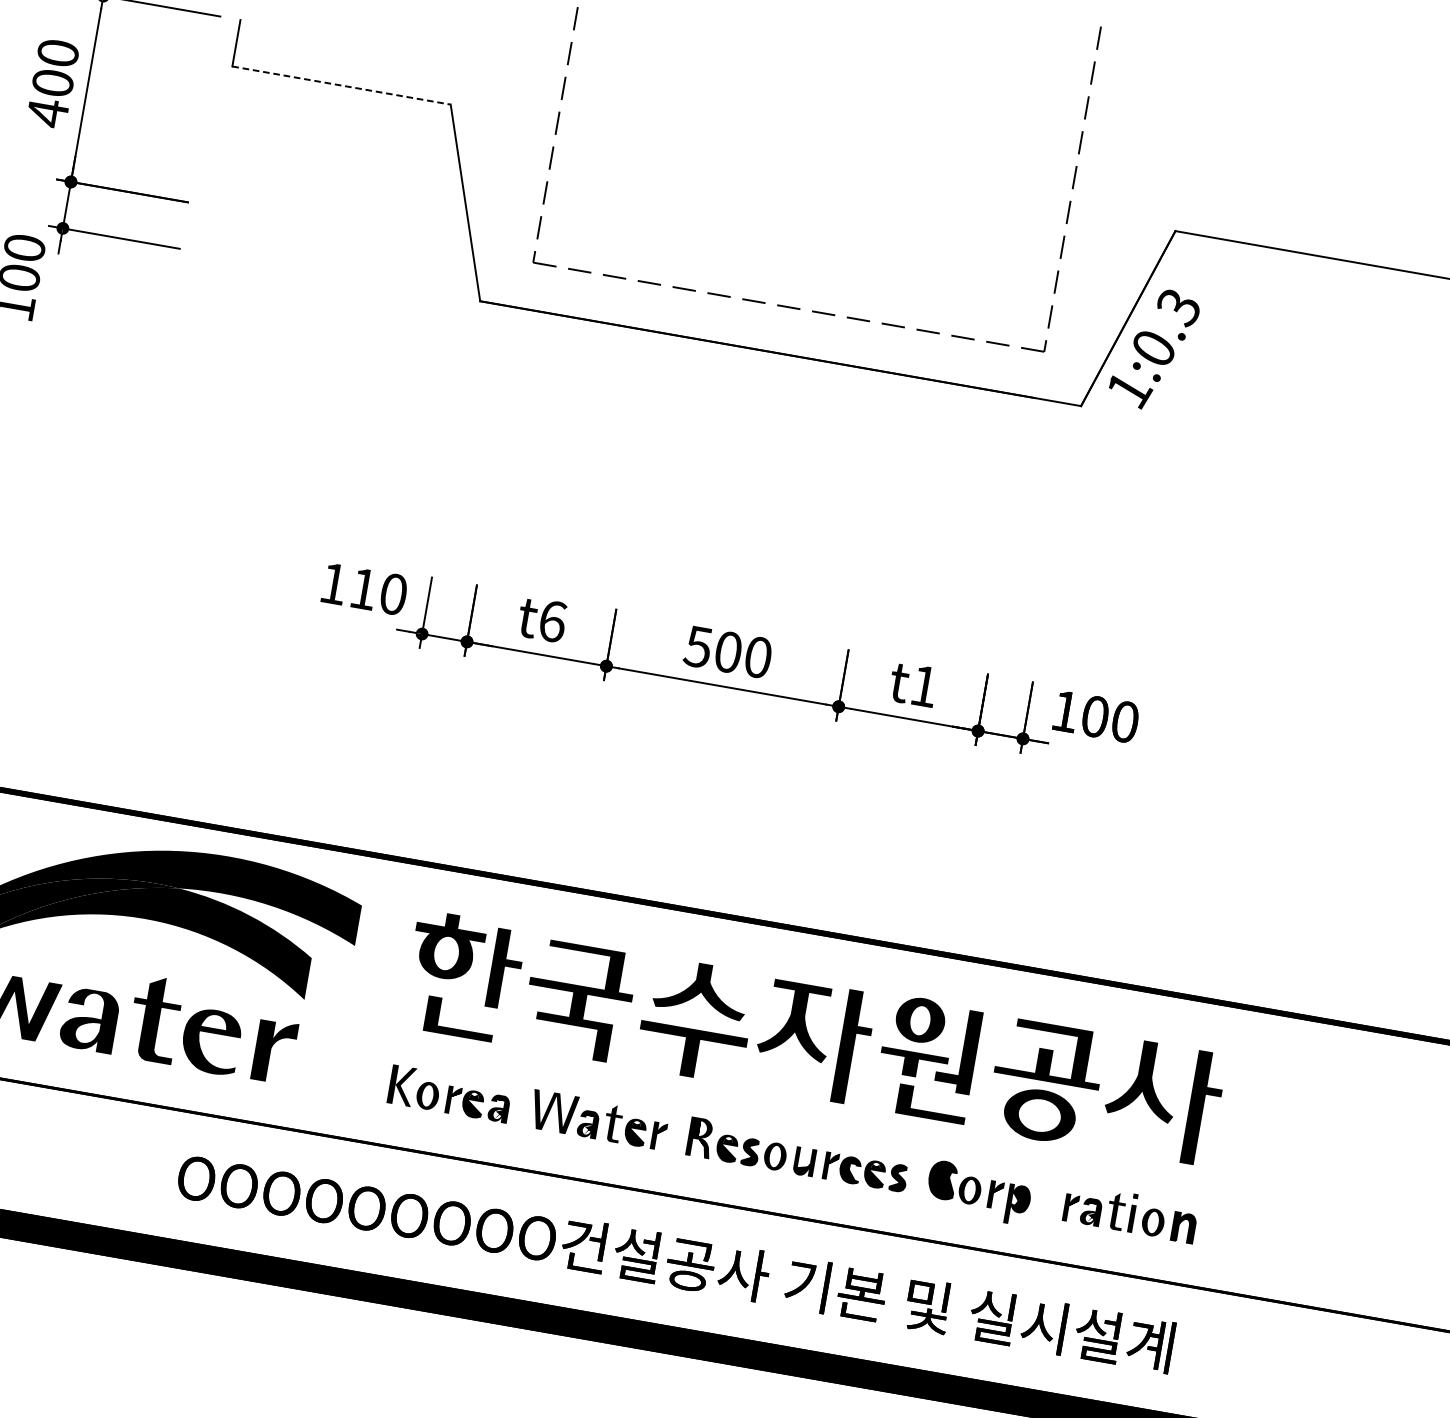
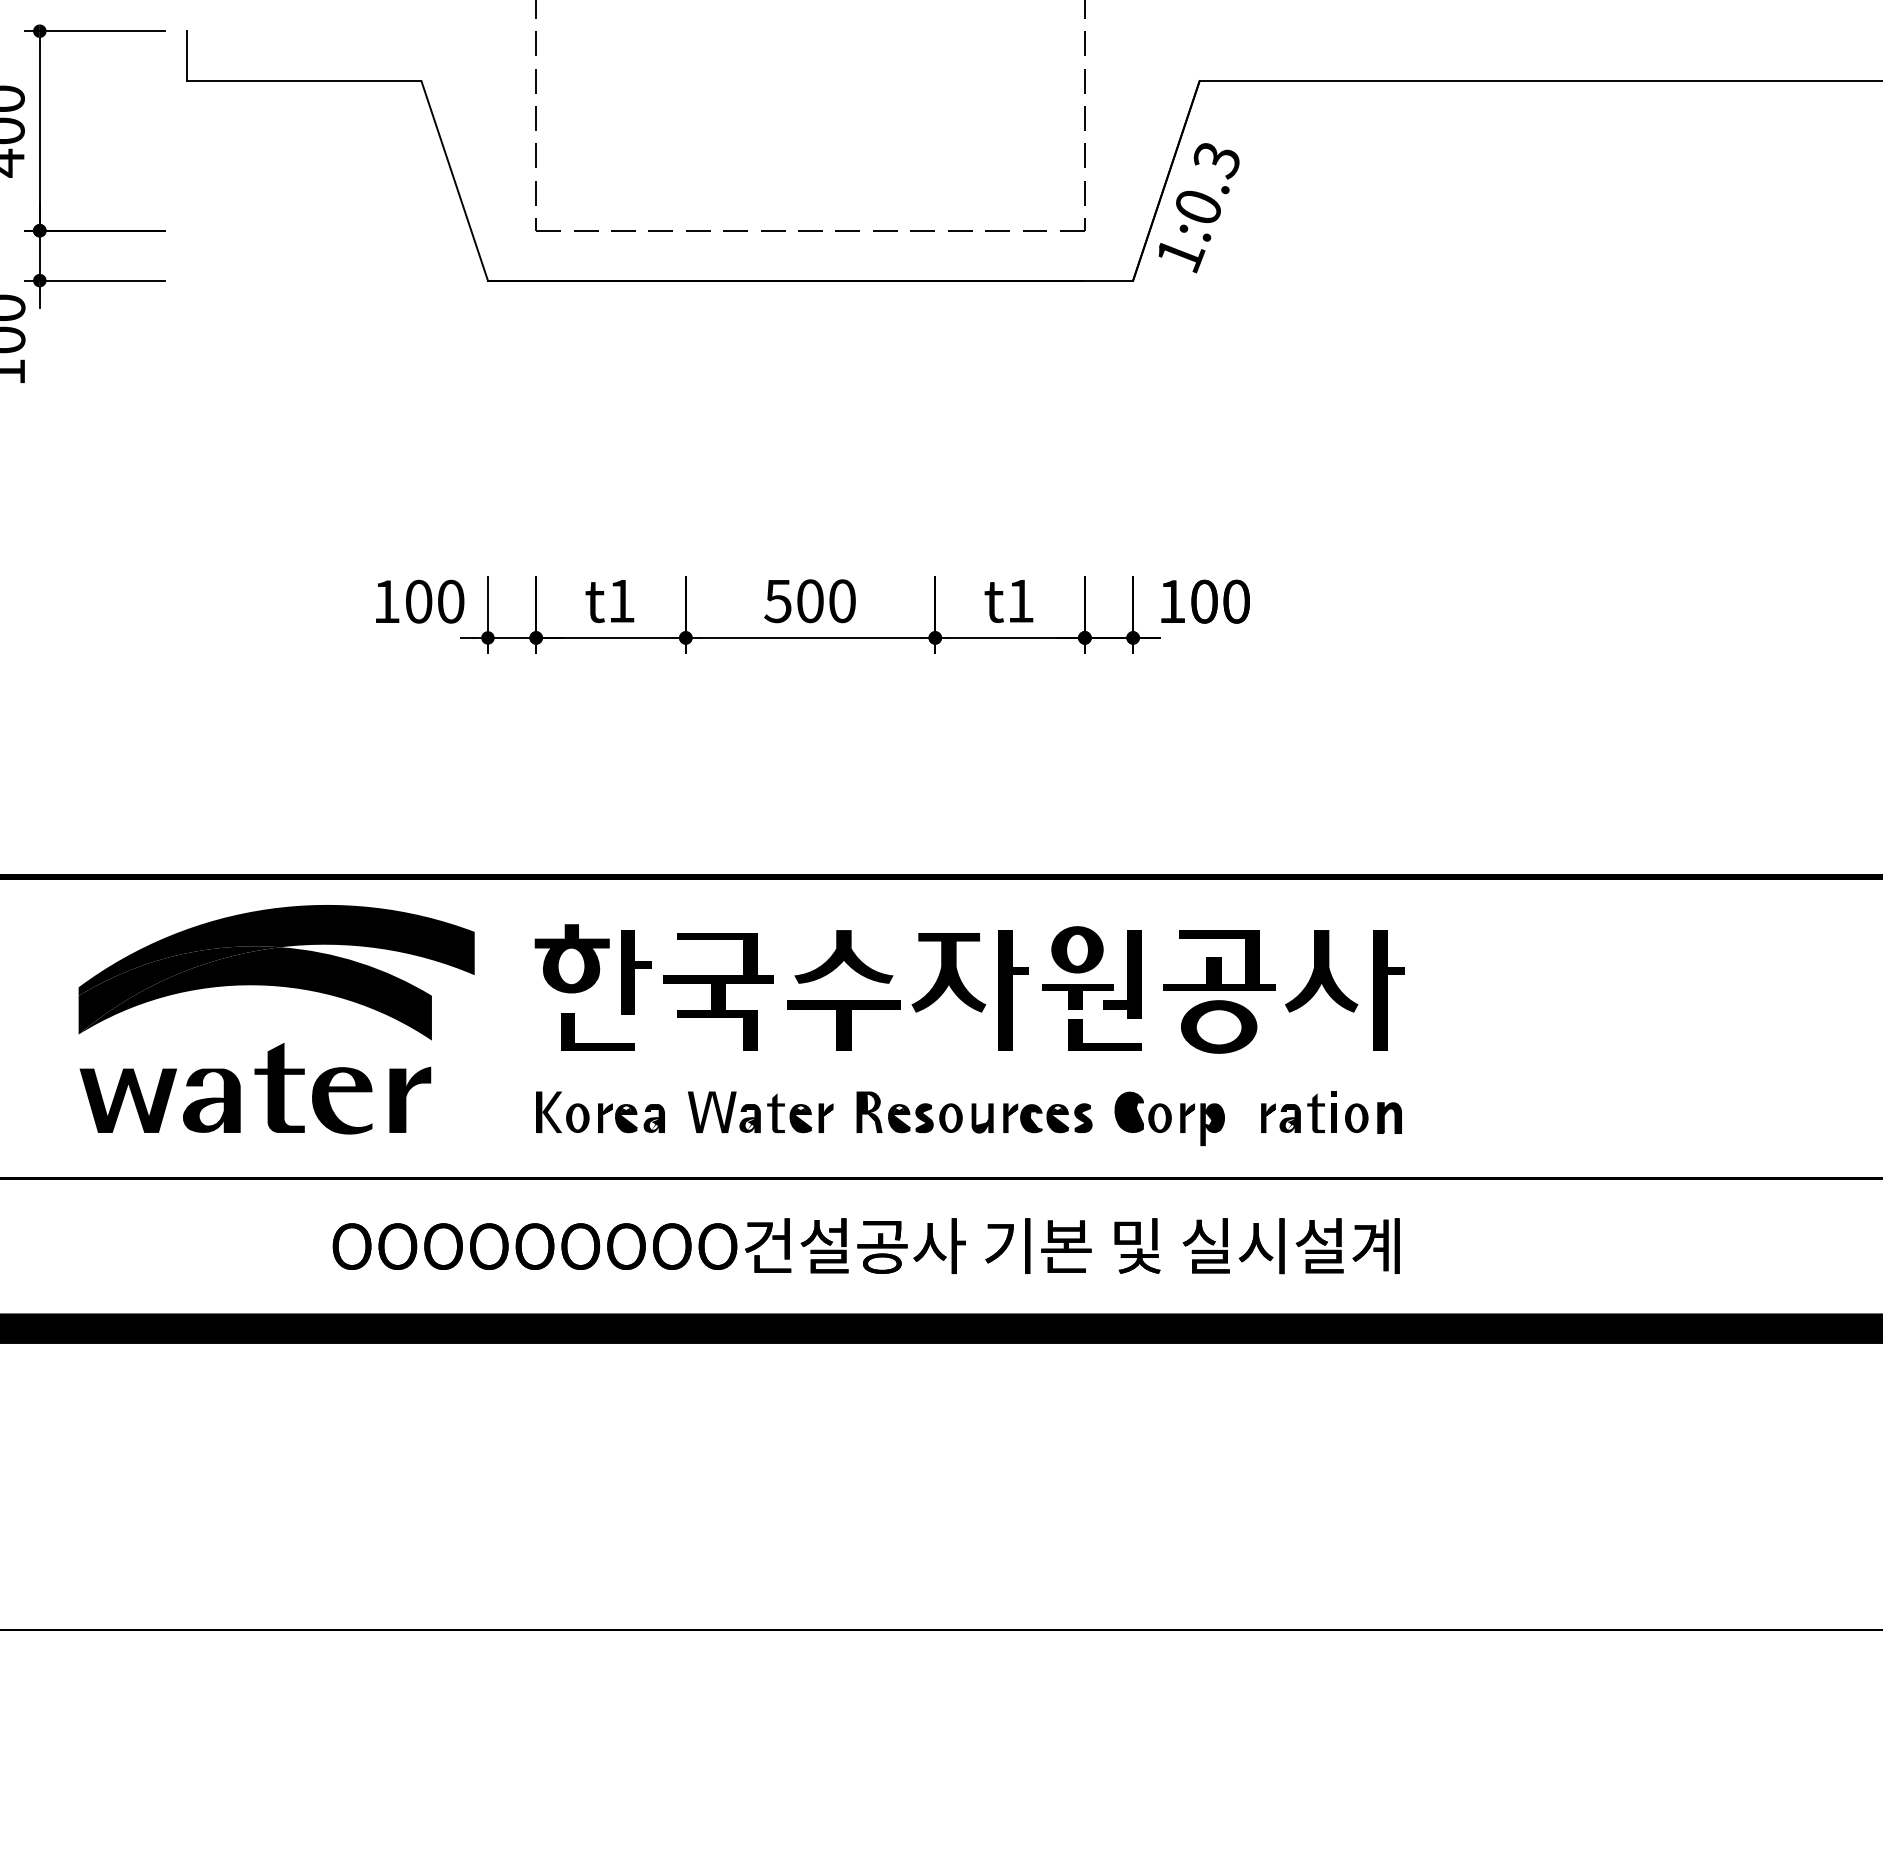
line: (341, 85) -> (304, 81), dashed -> solid
text: (364, 588) -> (419, 601), 110 -> 100
text: (553, 621) -> (622, 601), t6 -> t1

